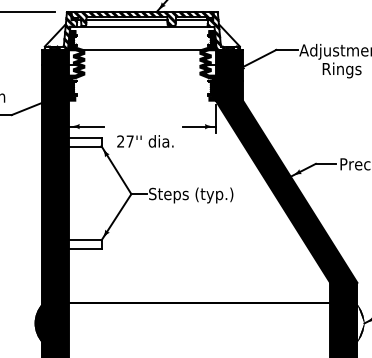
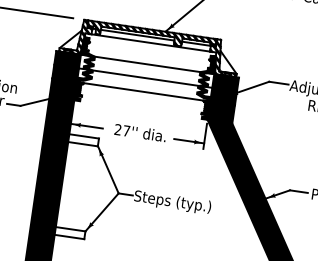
line: (142, 65) -> (145, 78), added
line: (142, 80) -> (143, 91), added
text: (145, 141) -> (140, 133), moved

